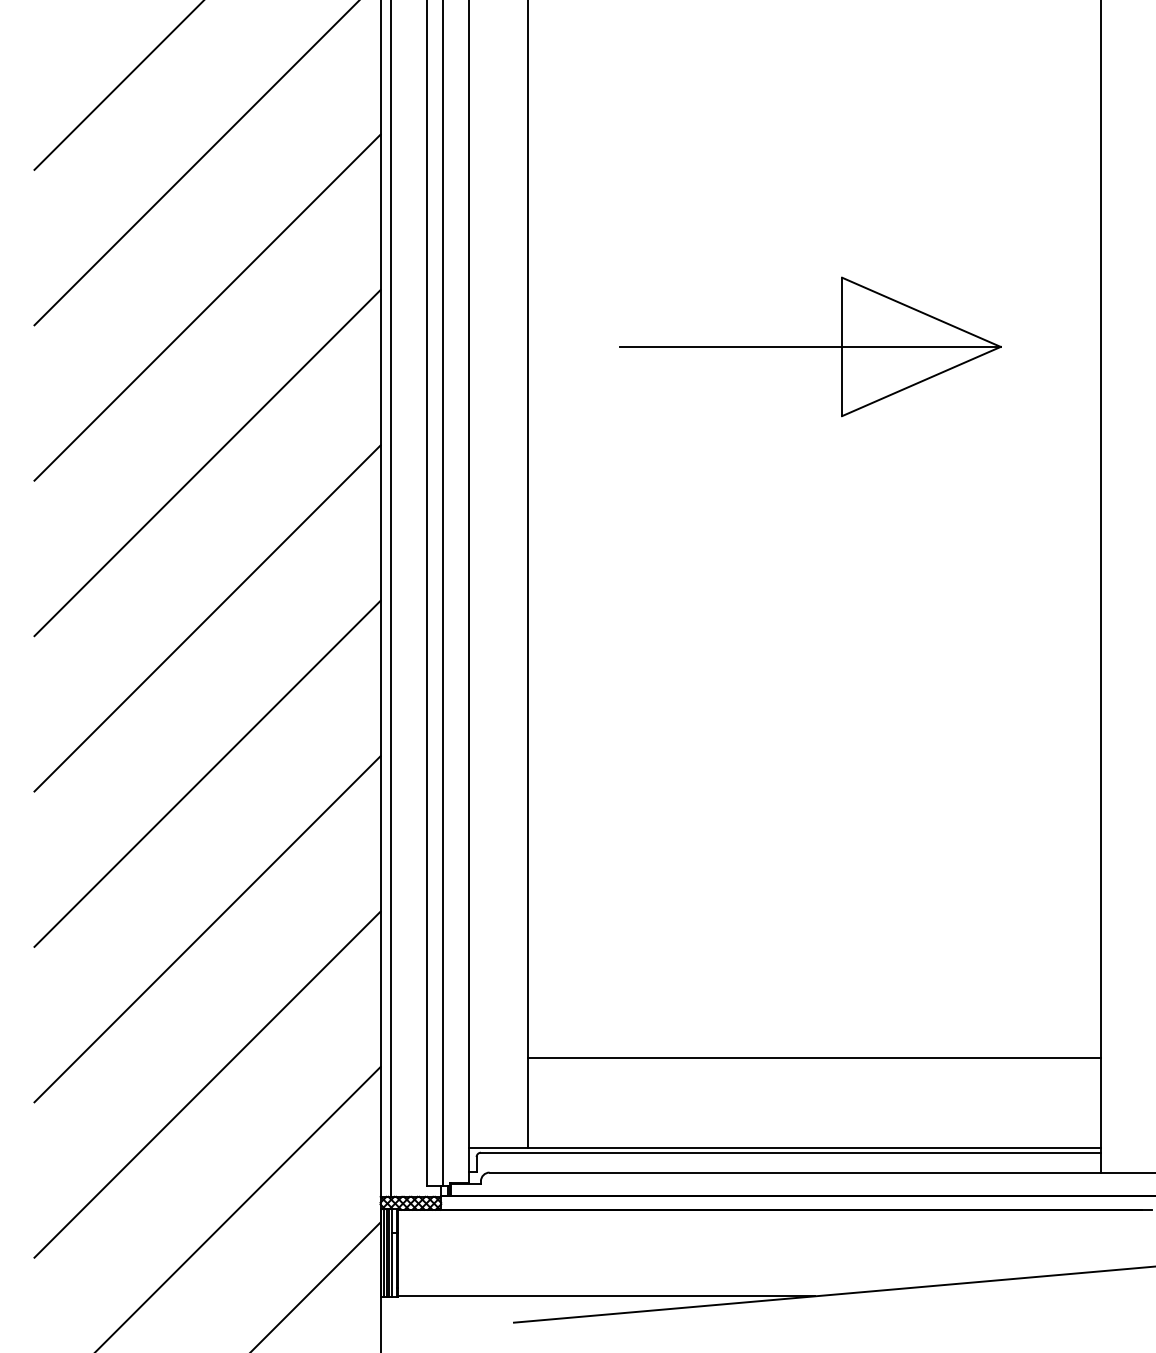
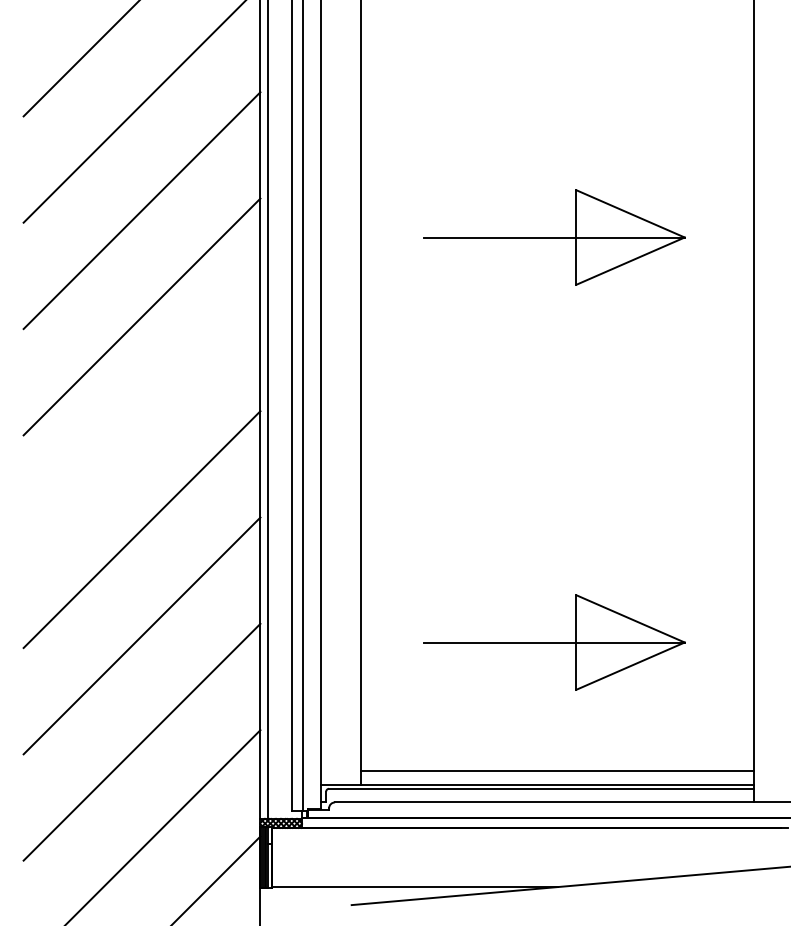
line: (206, 617) -> (141, 422), removed
part: (810, 938) -> (554, 642), added
line: (814, 1057) -> (557, 770), moved

